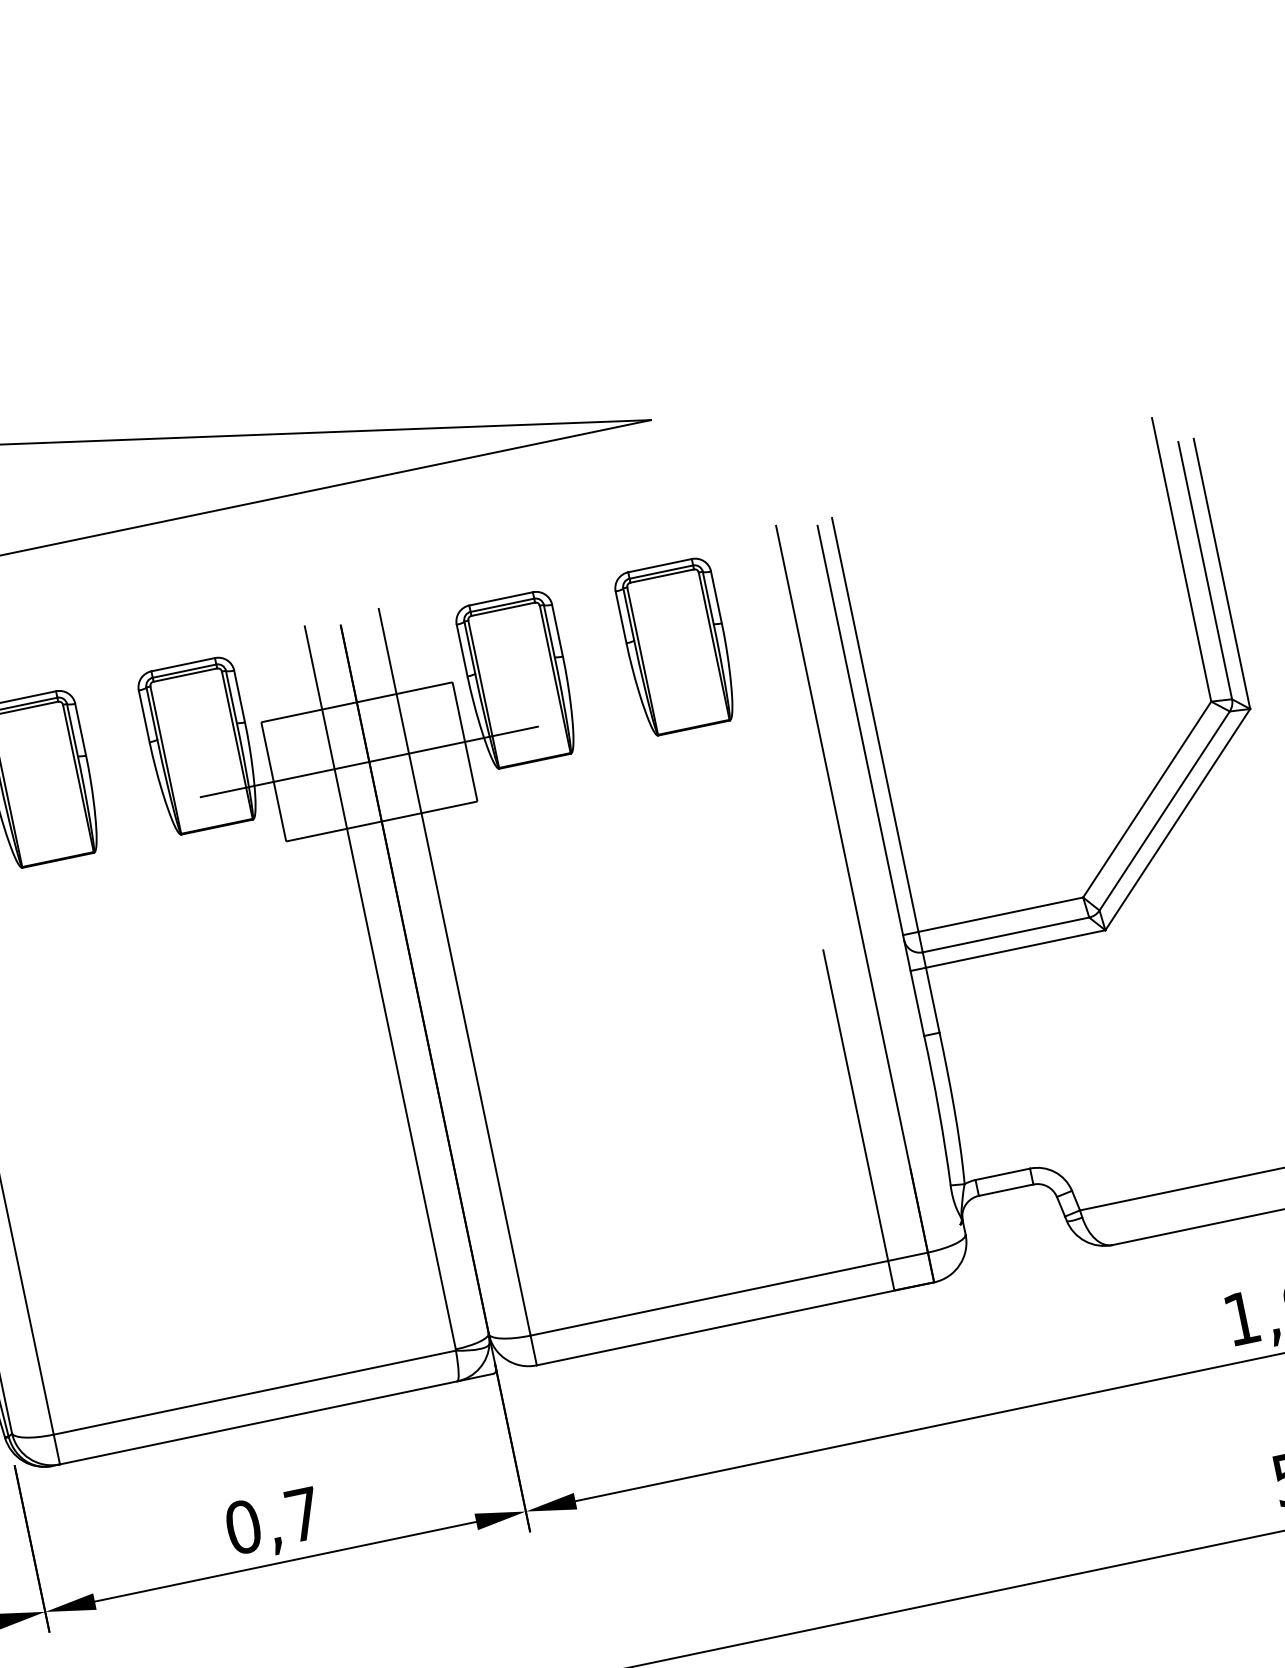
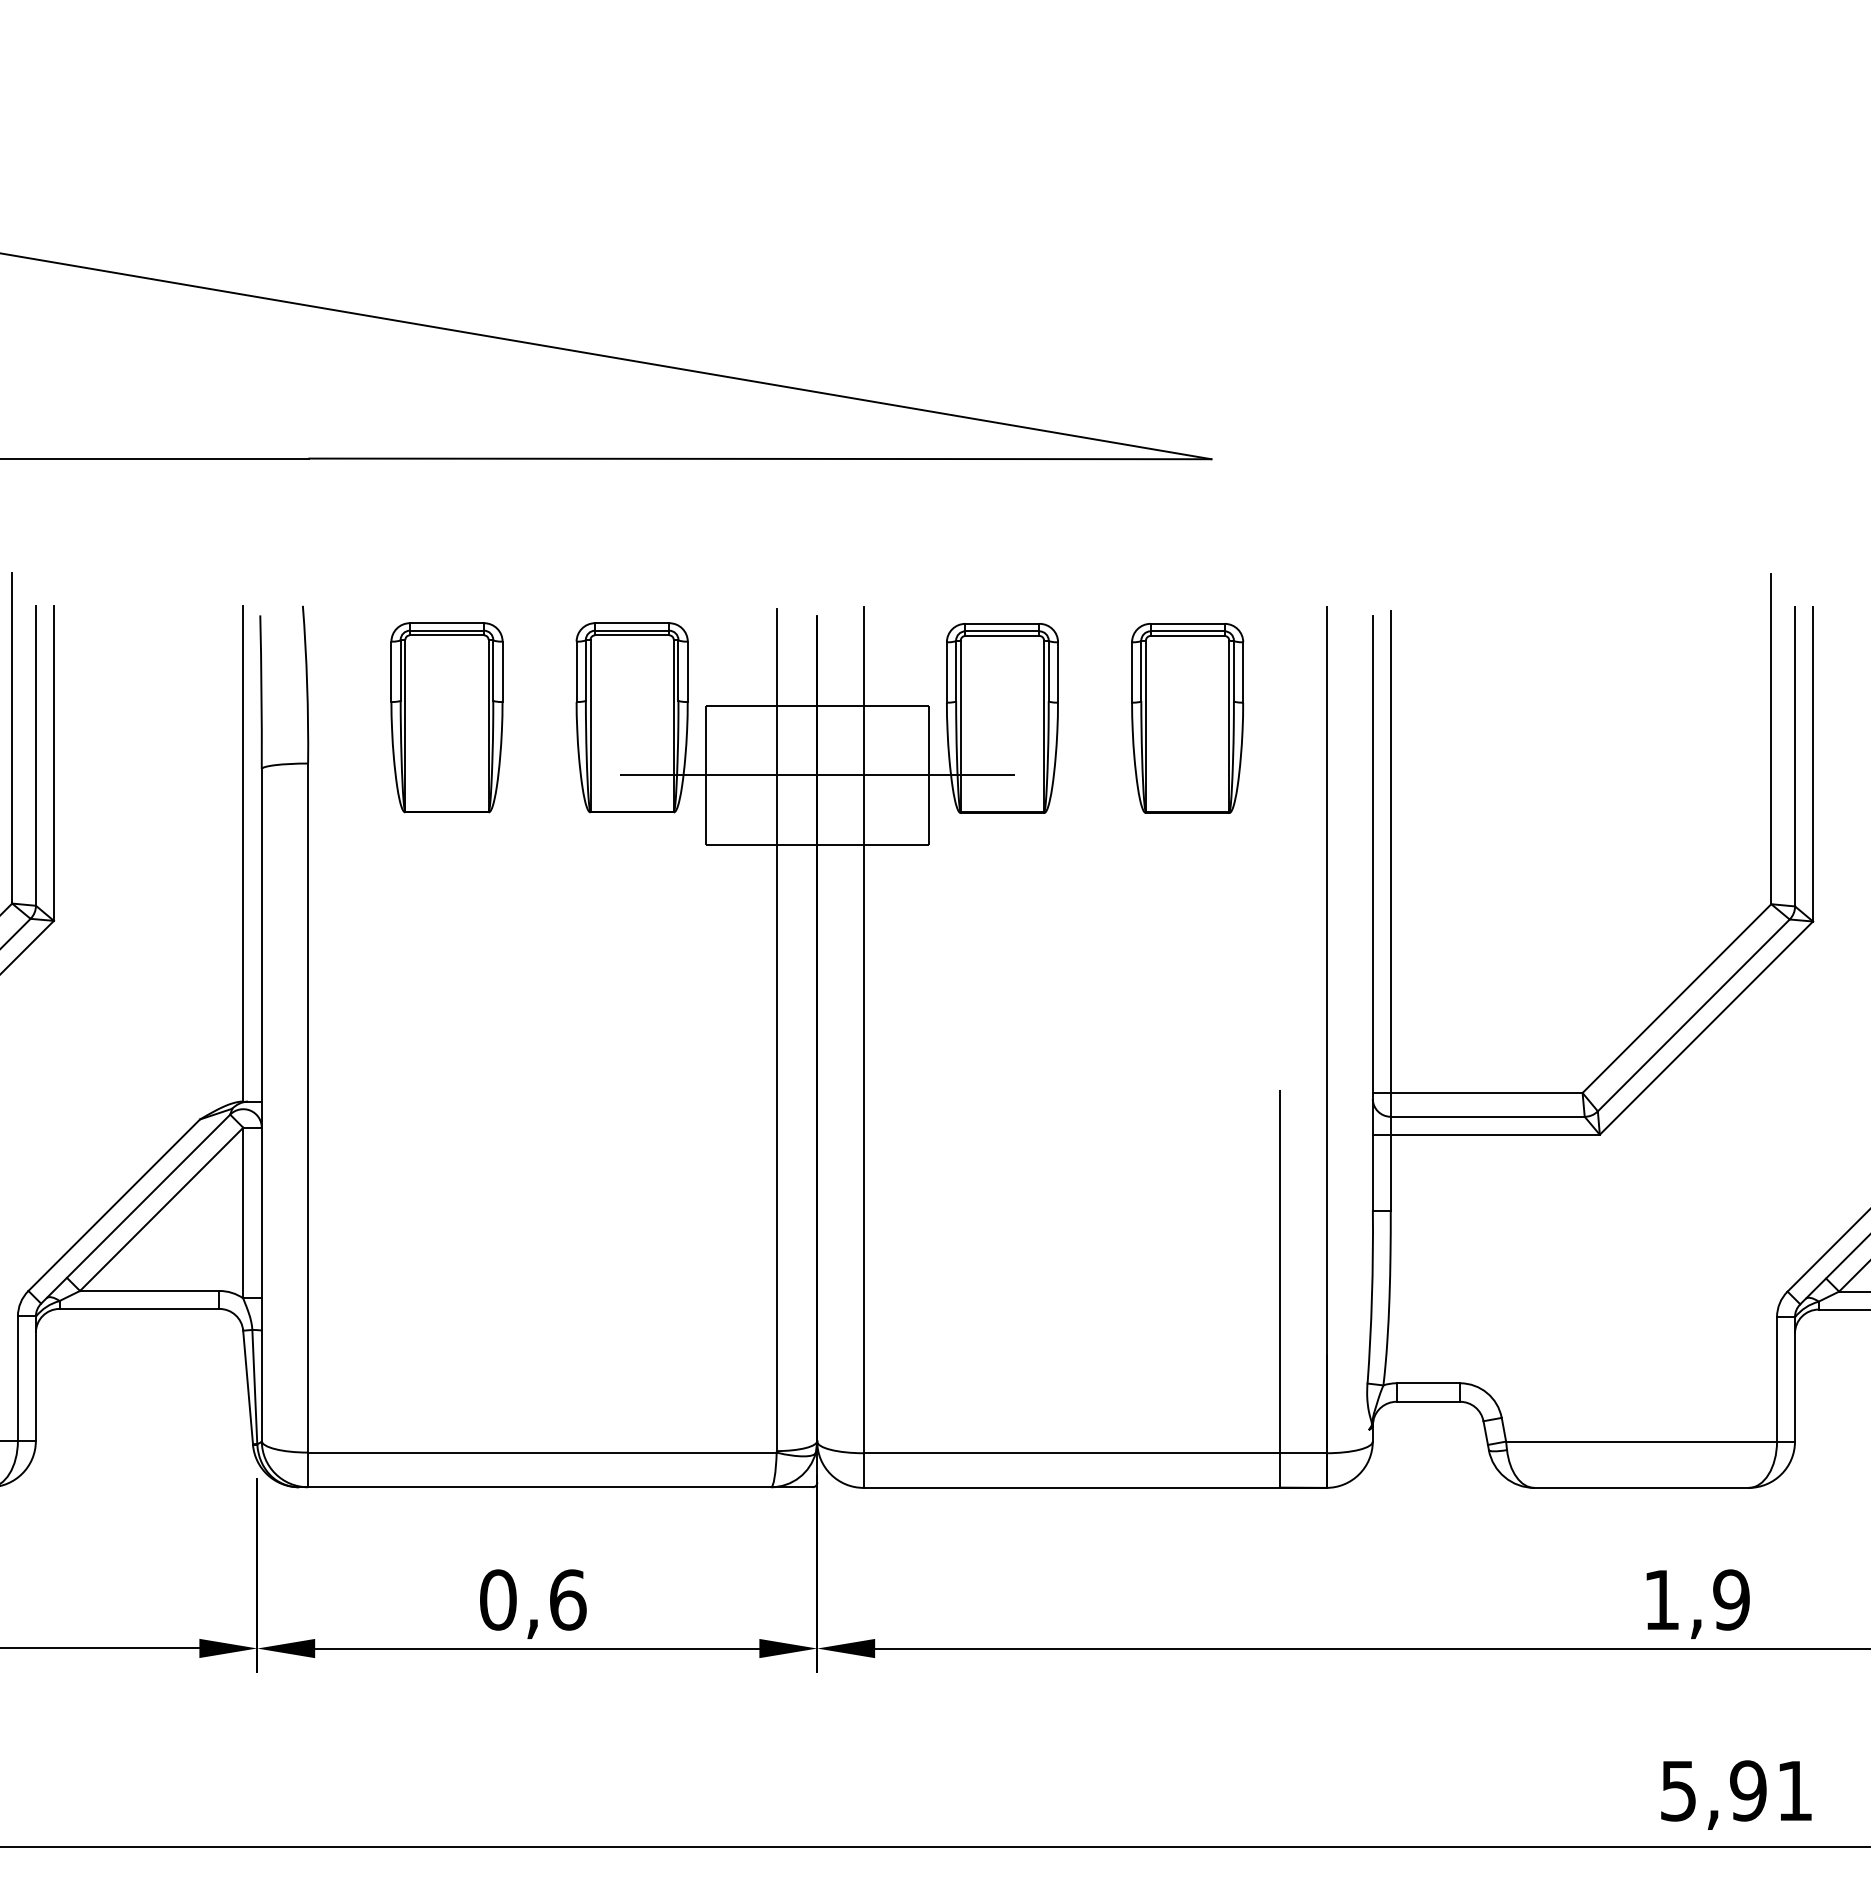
text: (303, 1514) -> (568, 1599), 0,7 -> 0,6

